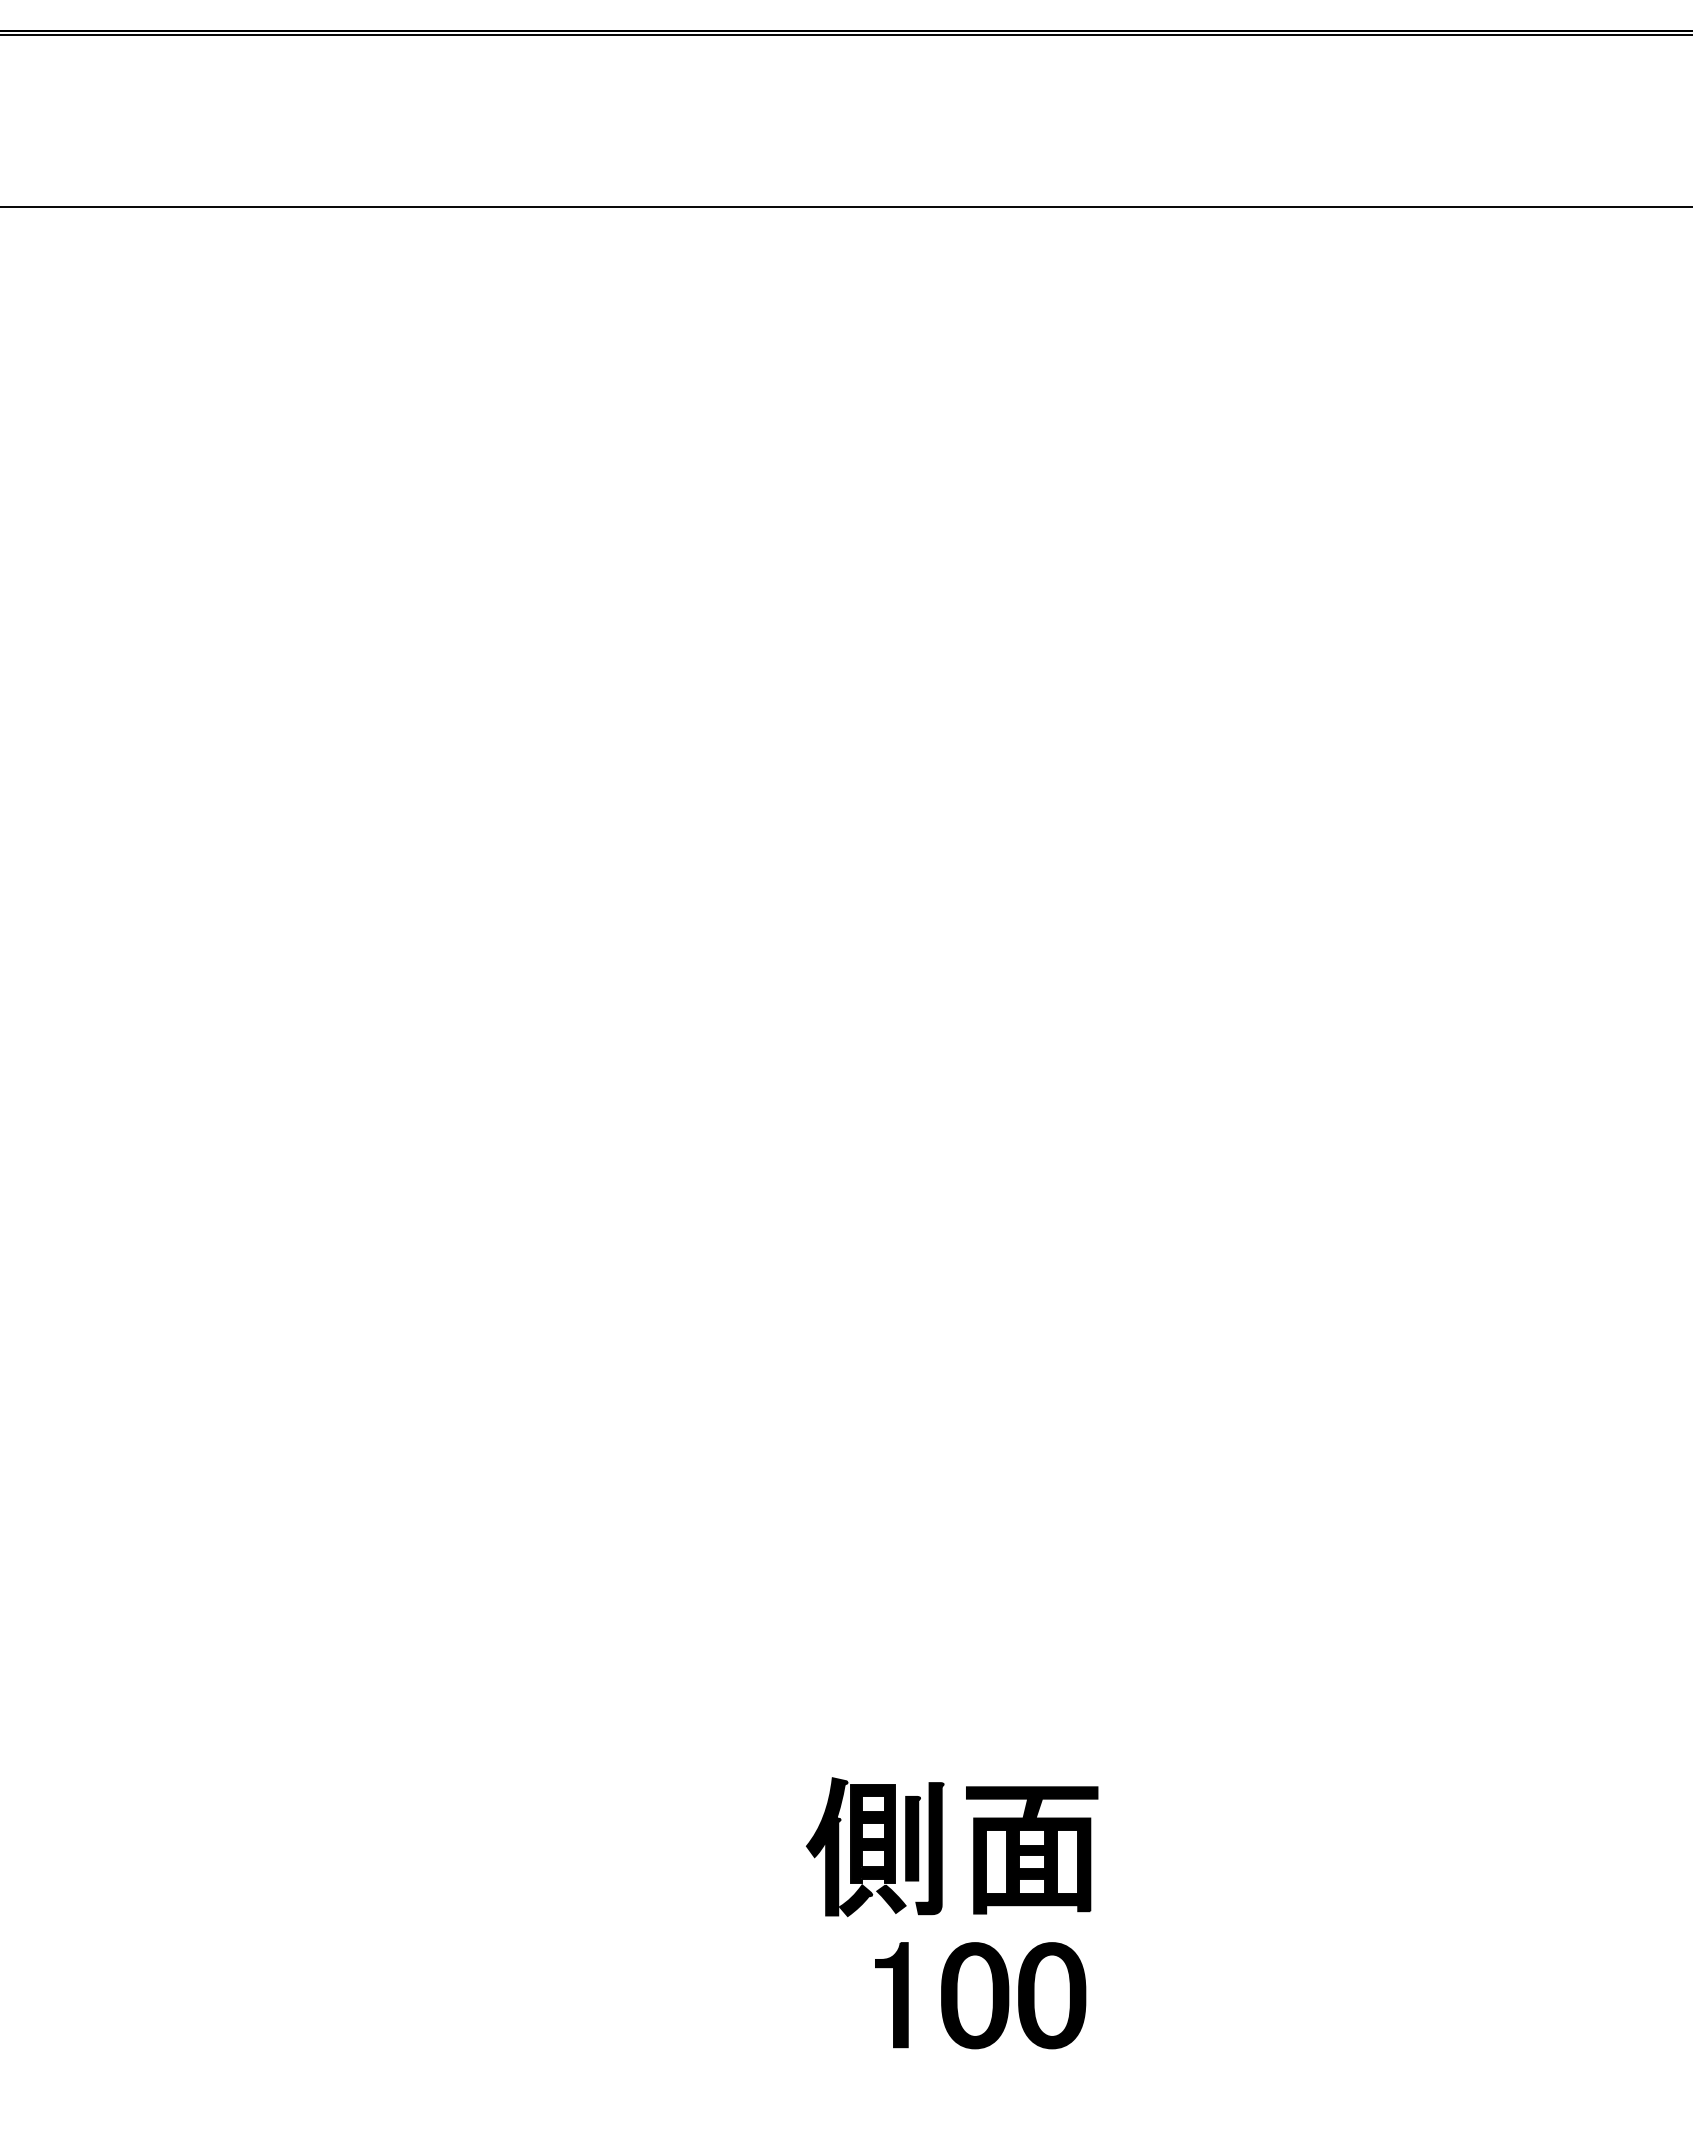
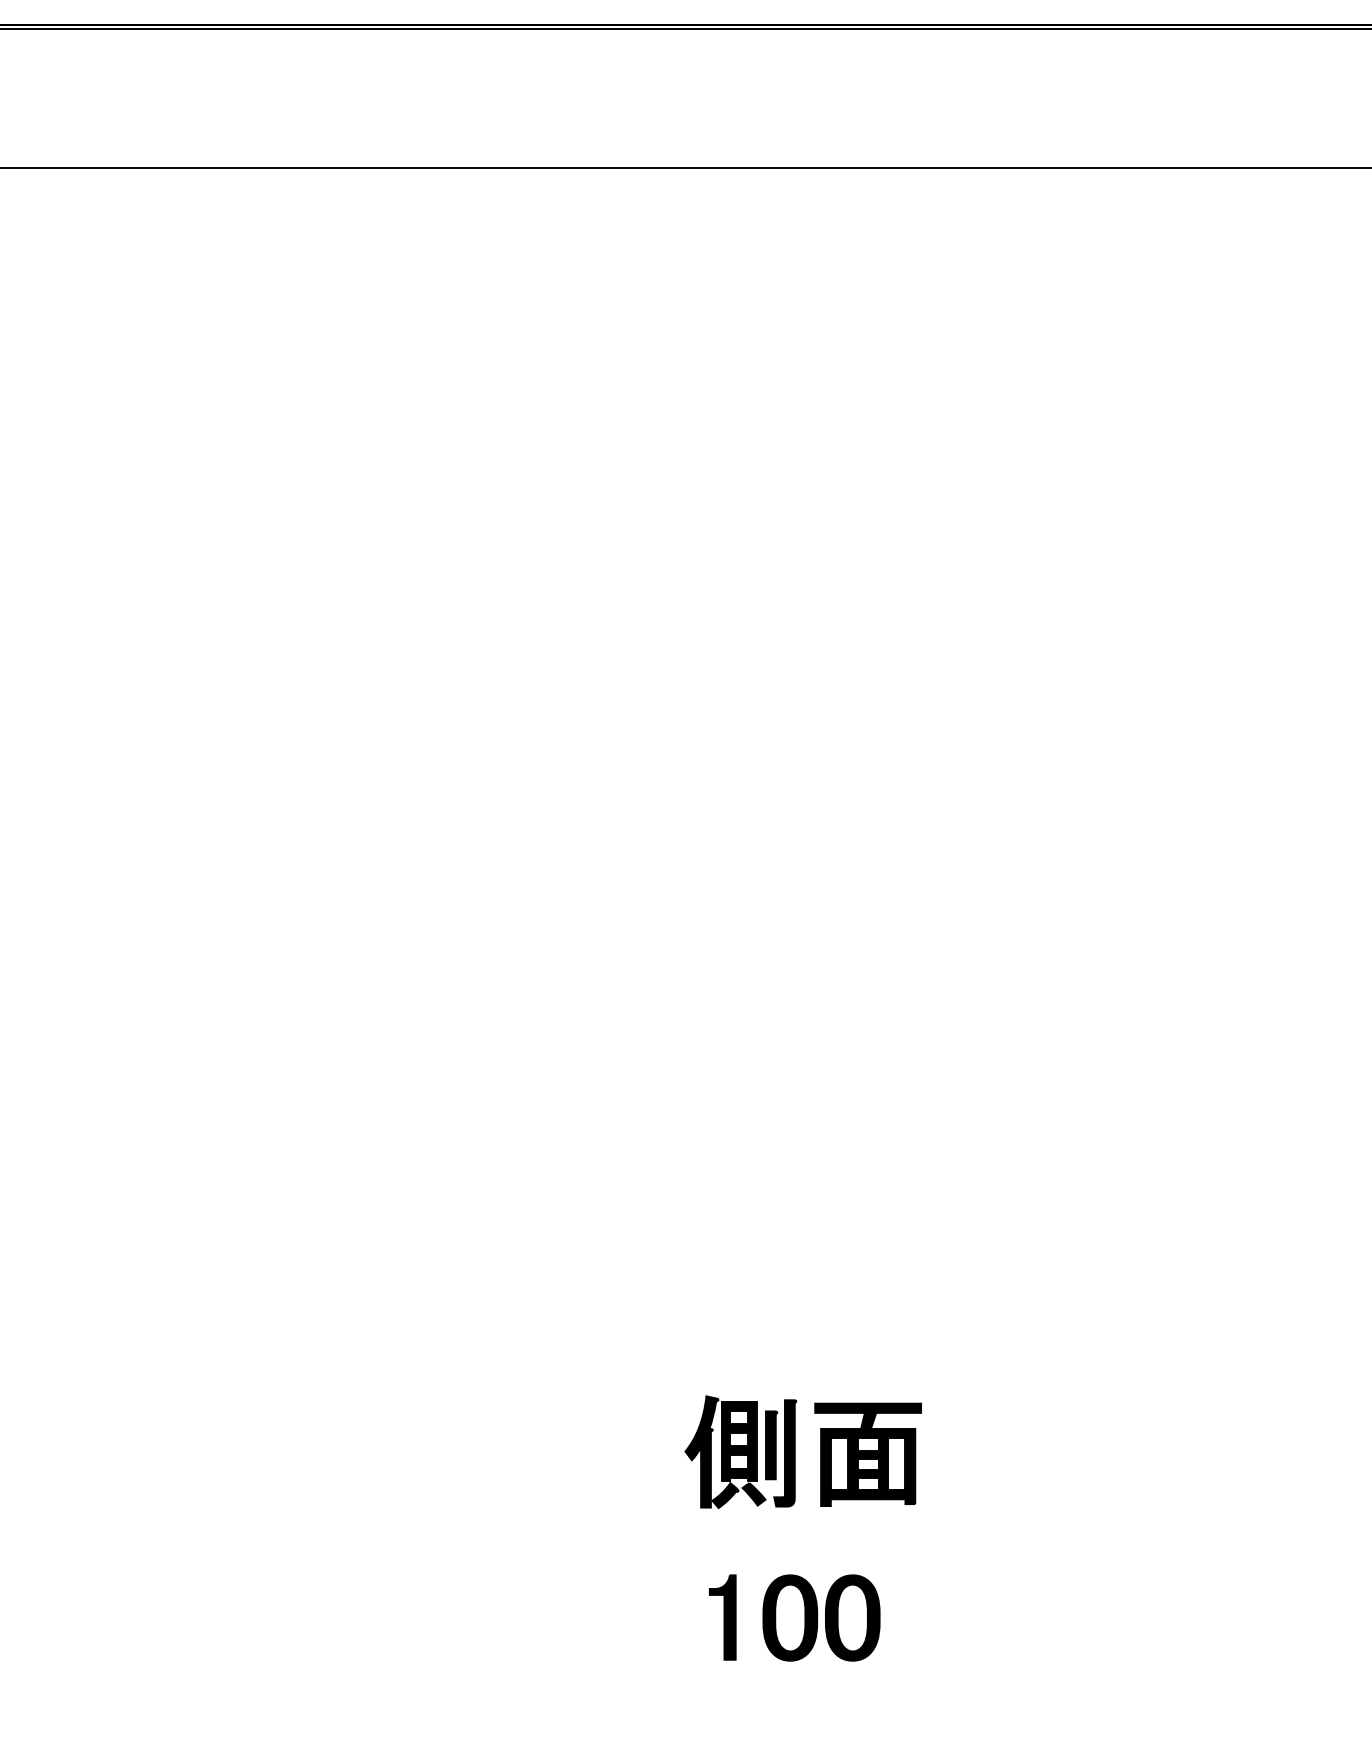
part: (942, 1847) -> (795, 1452), moved

